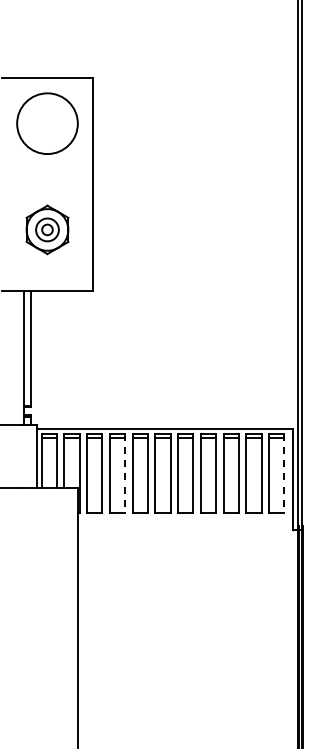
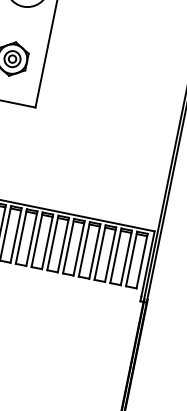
line: (125, 474) -> (32, 239), dashed -> solid
line: (284, 474) -> (142, 261), dashed -> solid

